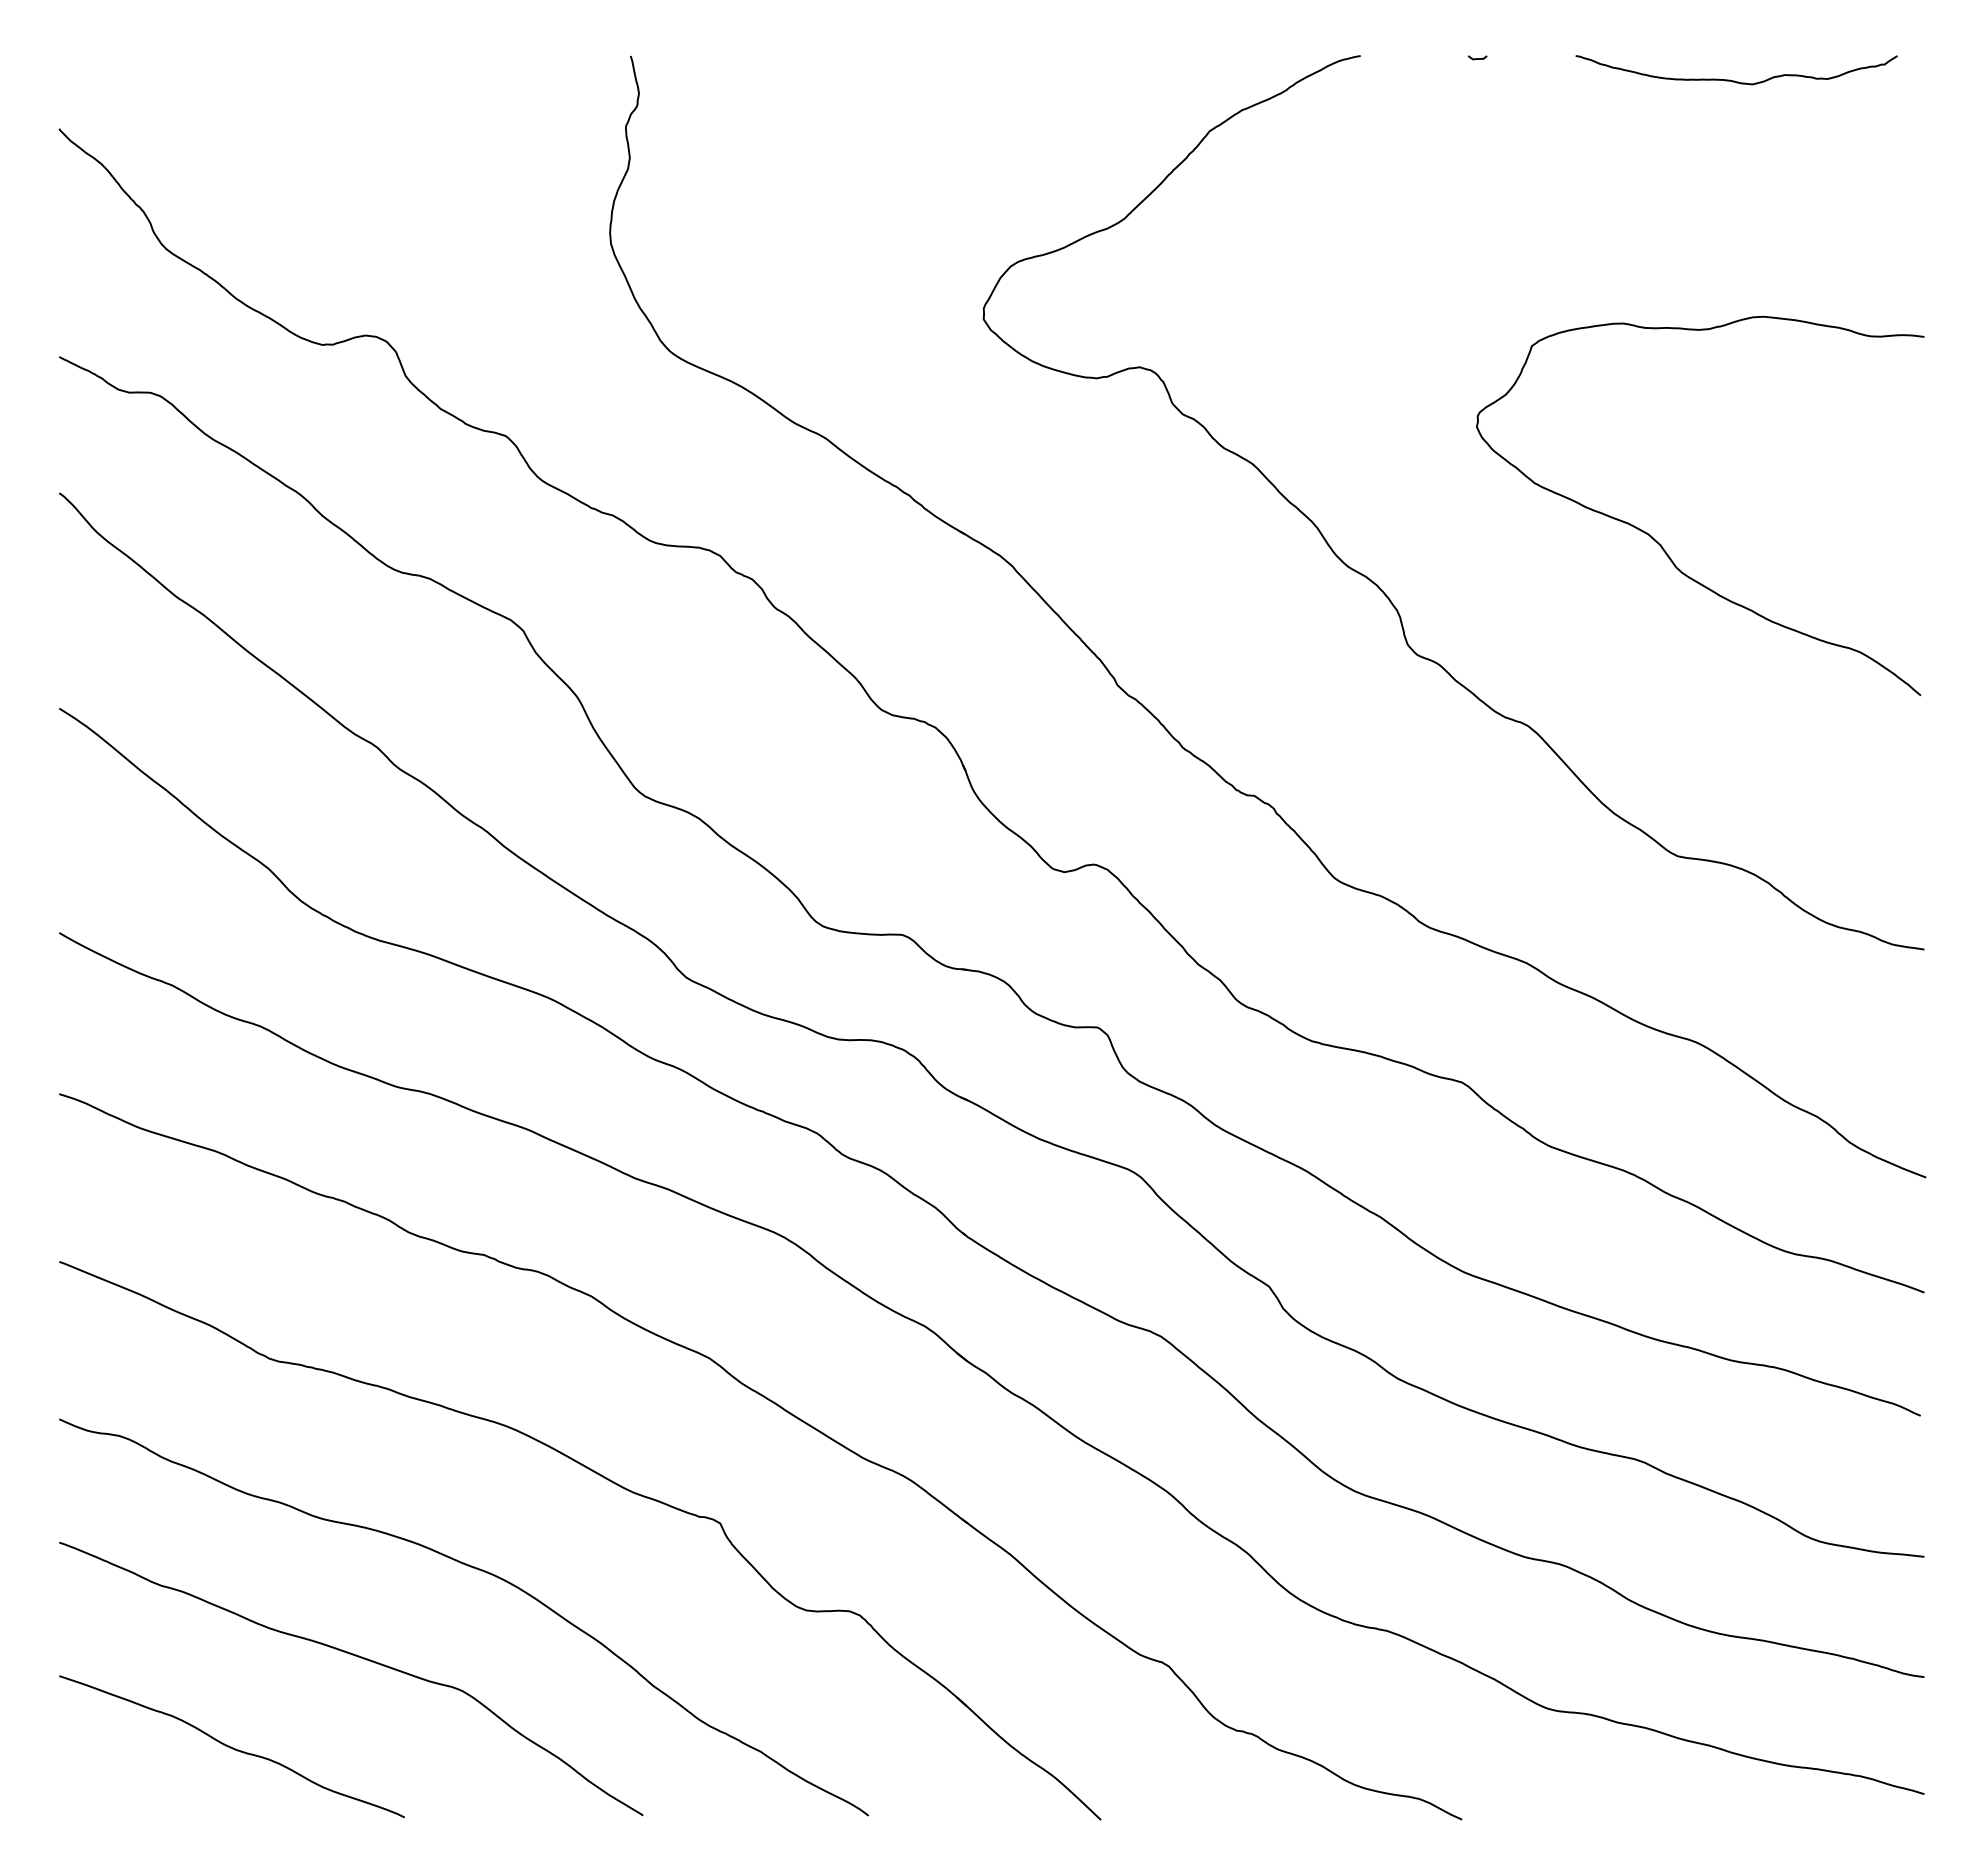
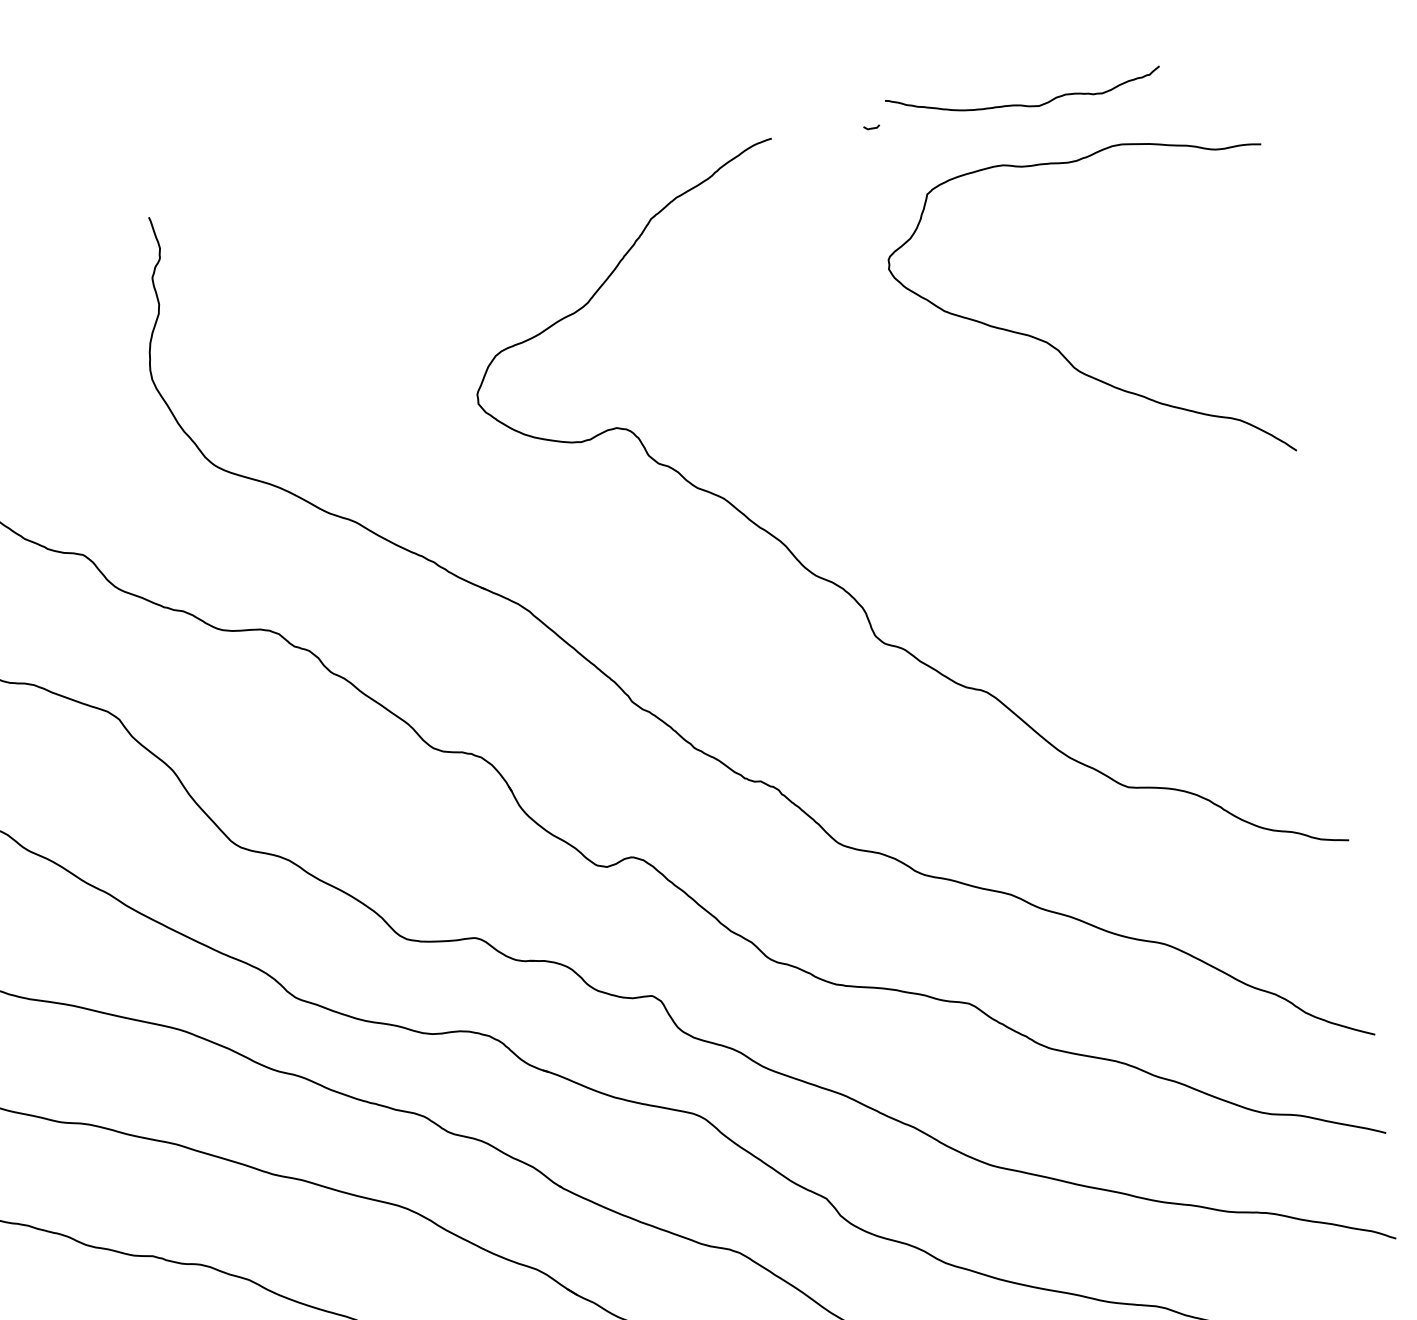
curve: (1734, 80) -> (1023, 104), moved
curve: (1661, 544) -> (1059, 349), moved

